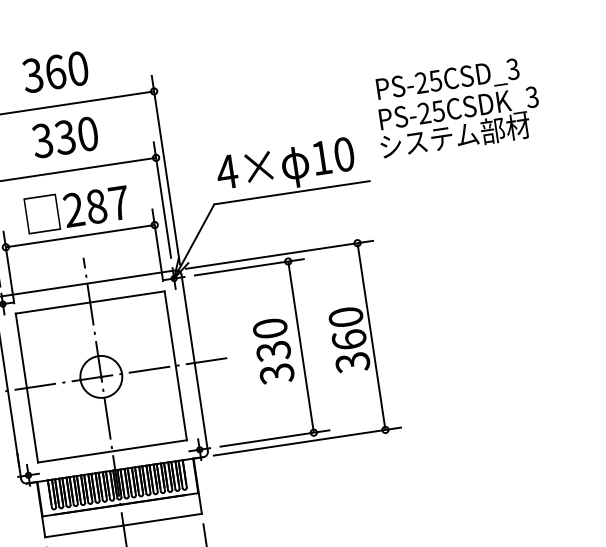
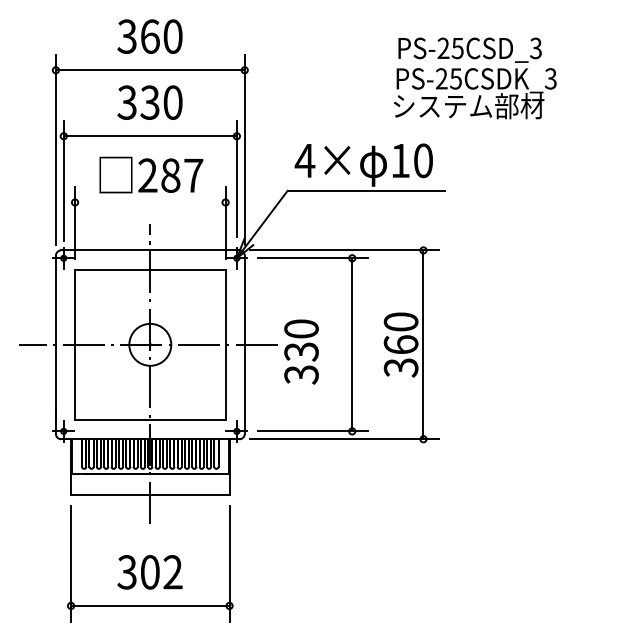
text: (457, 107) -> (475, 78), moved
line: (80, 236) -> (150, 202), removed
text: (273, 350) -> (301, 351), moved

